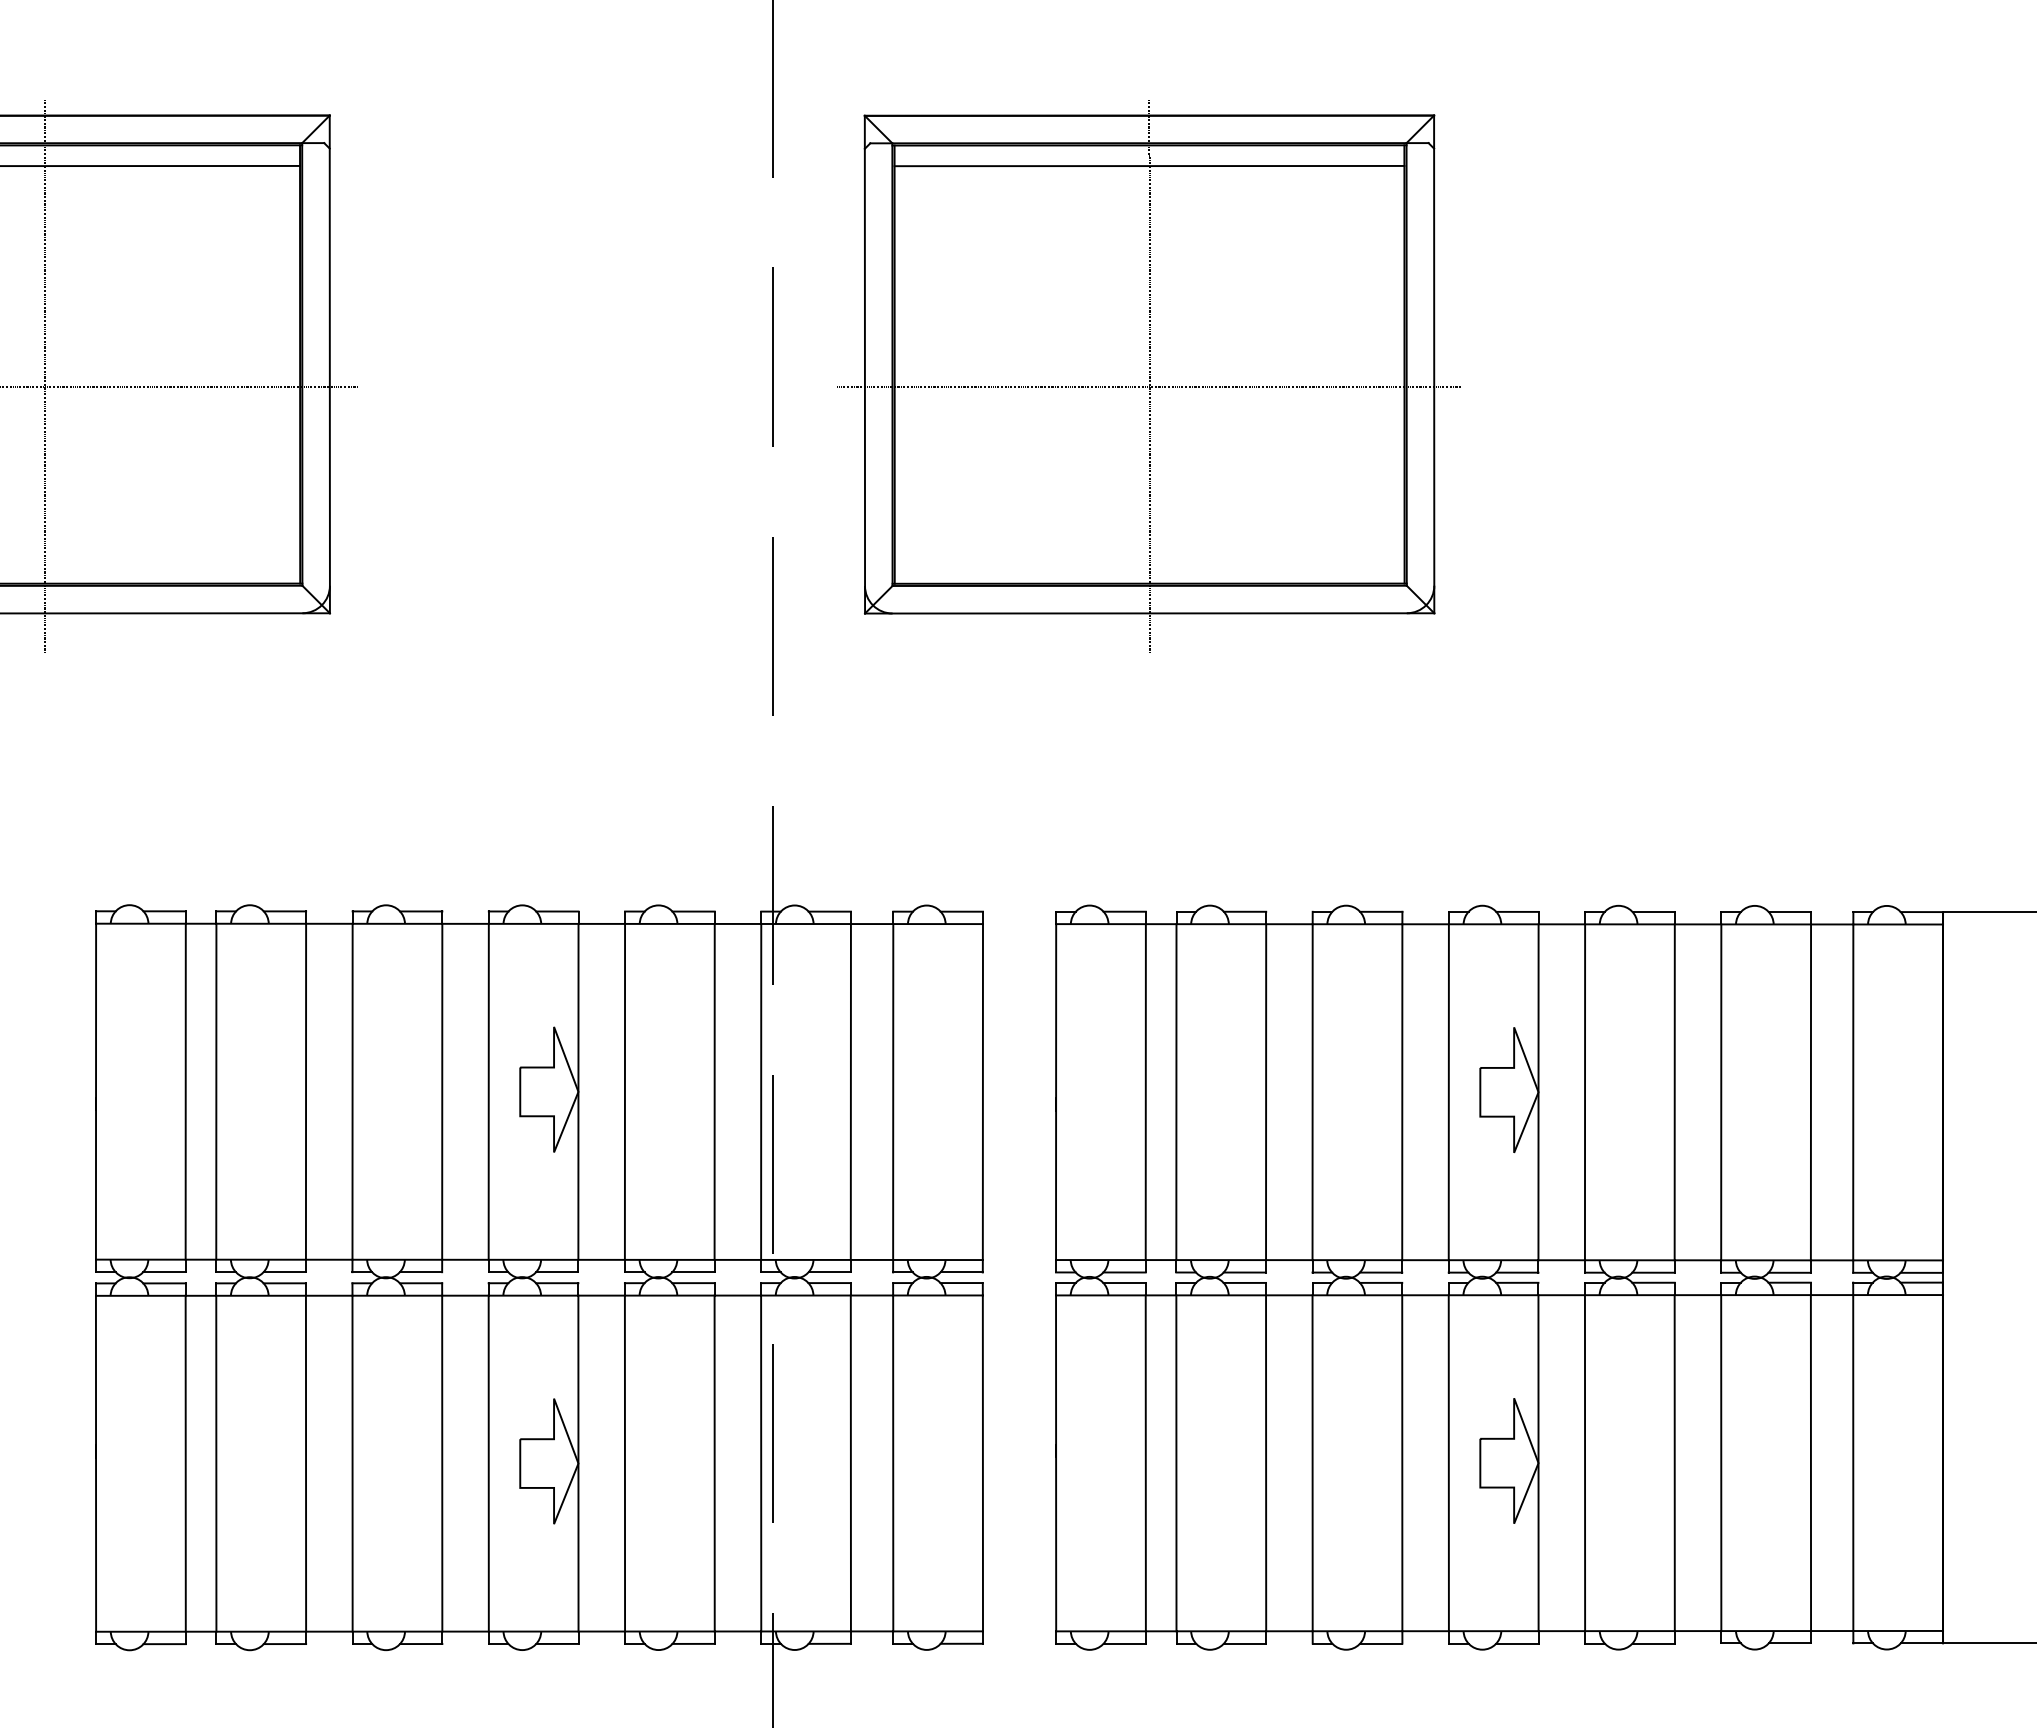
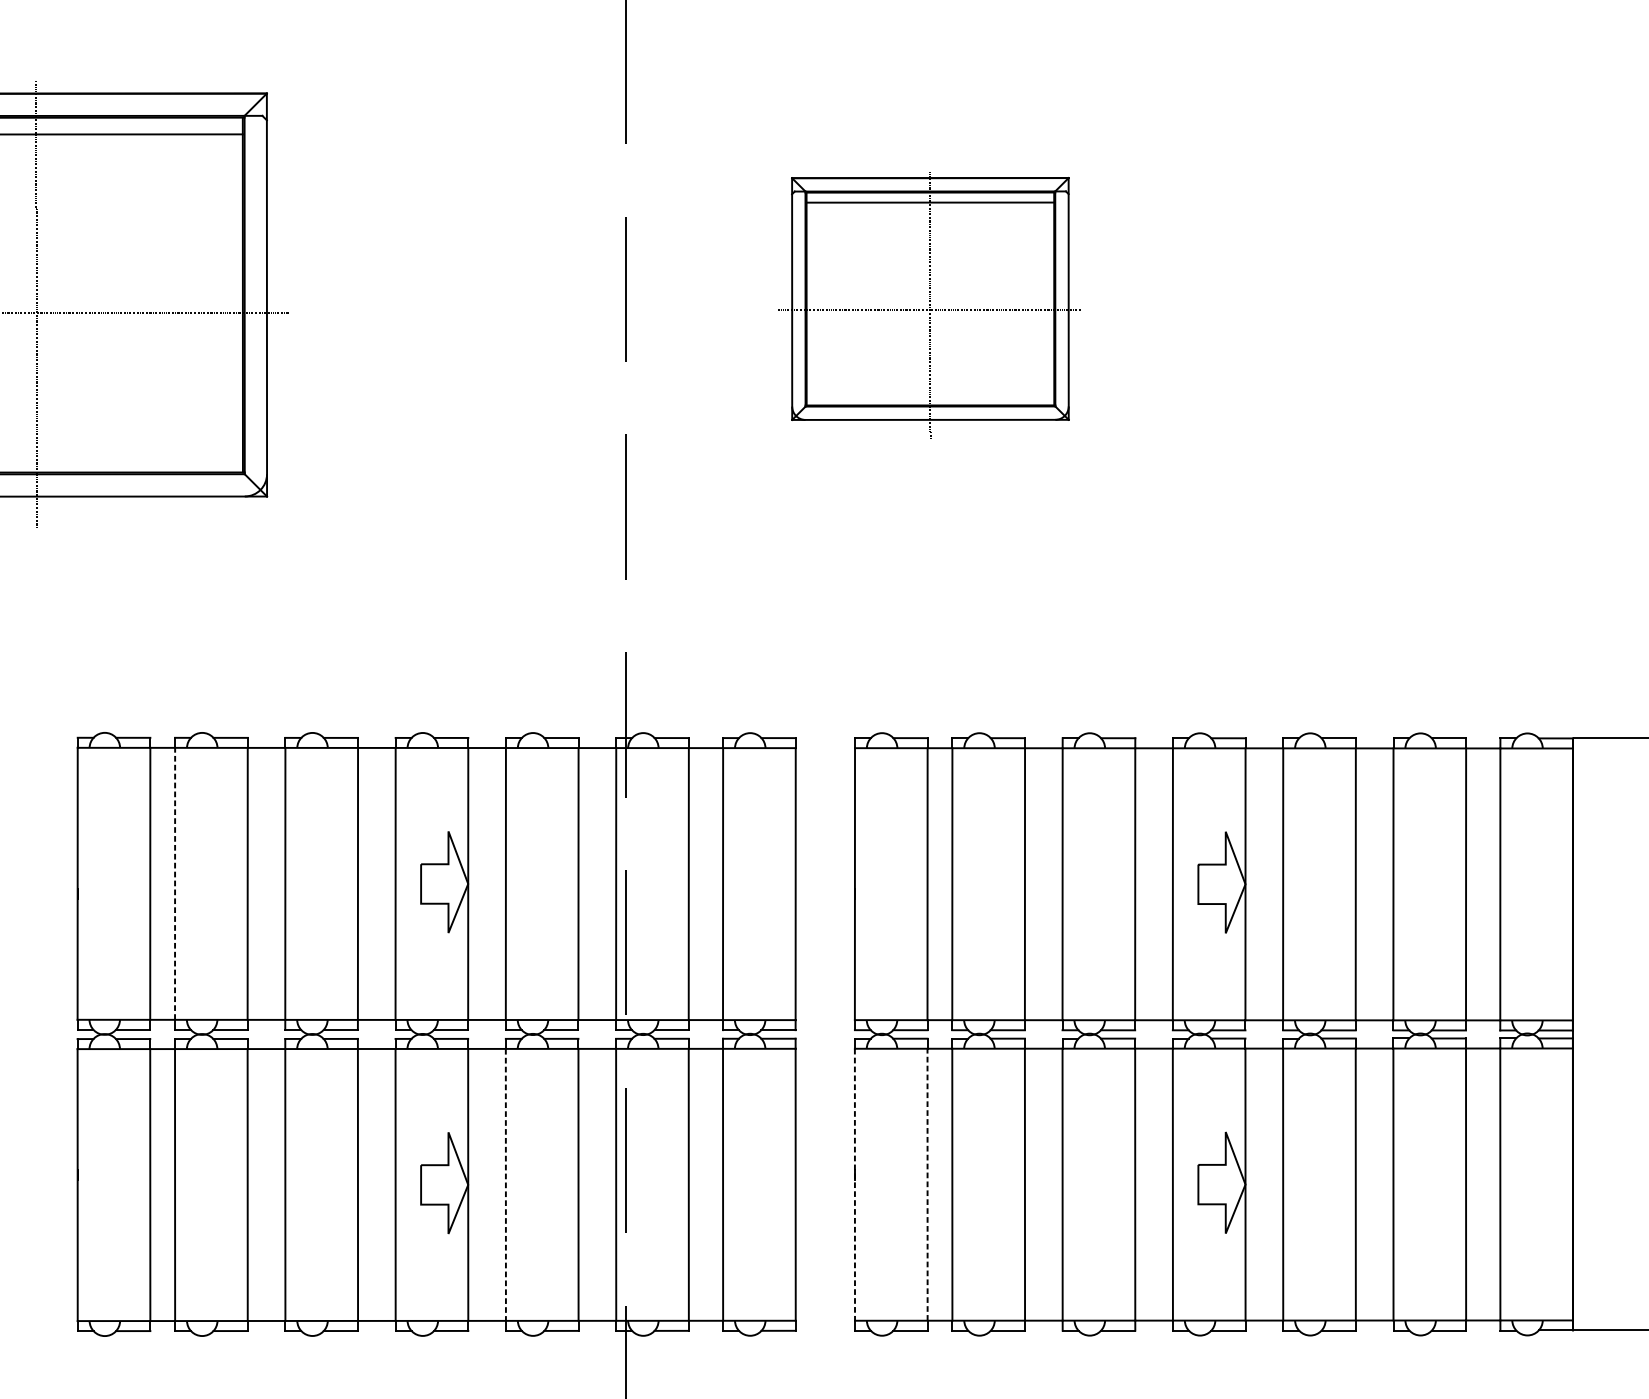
part: (1148, 376) -> (929, 304), size x0.6
line: (216, 1091) -> (175, 883), solid -> dashed
line: (624, 1463) -> (505, 1184), solid -> dashed
line: (1056, 1463) -> (855, 1184), solid -> dashed
line: (1145, 1463) -> (927, 1184), solid -> dashed

